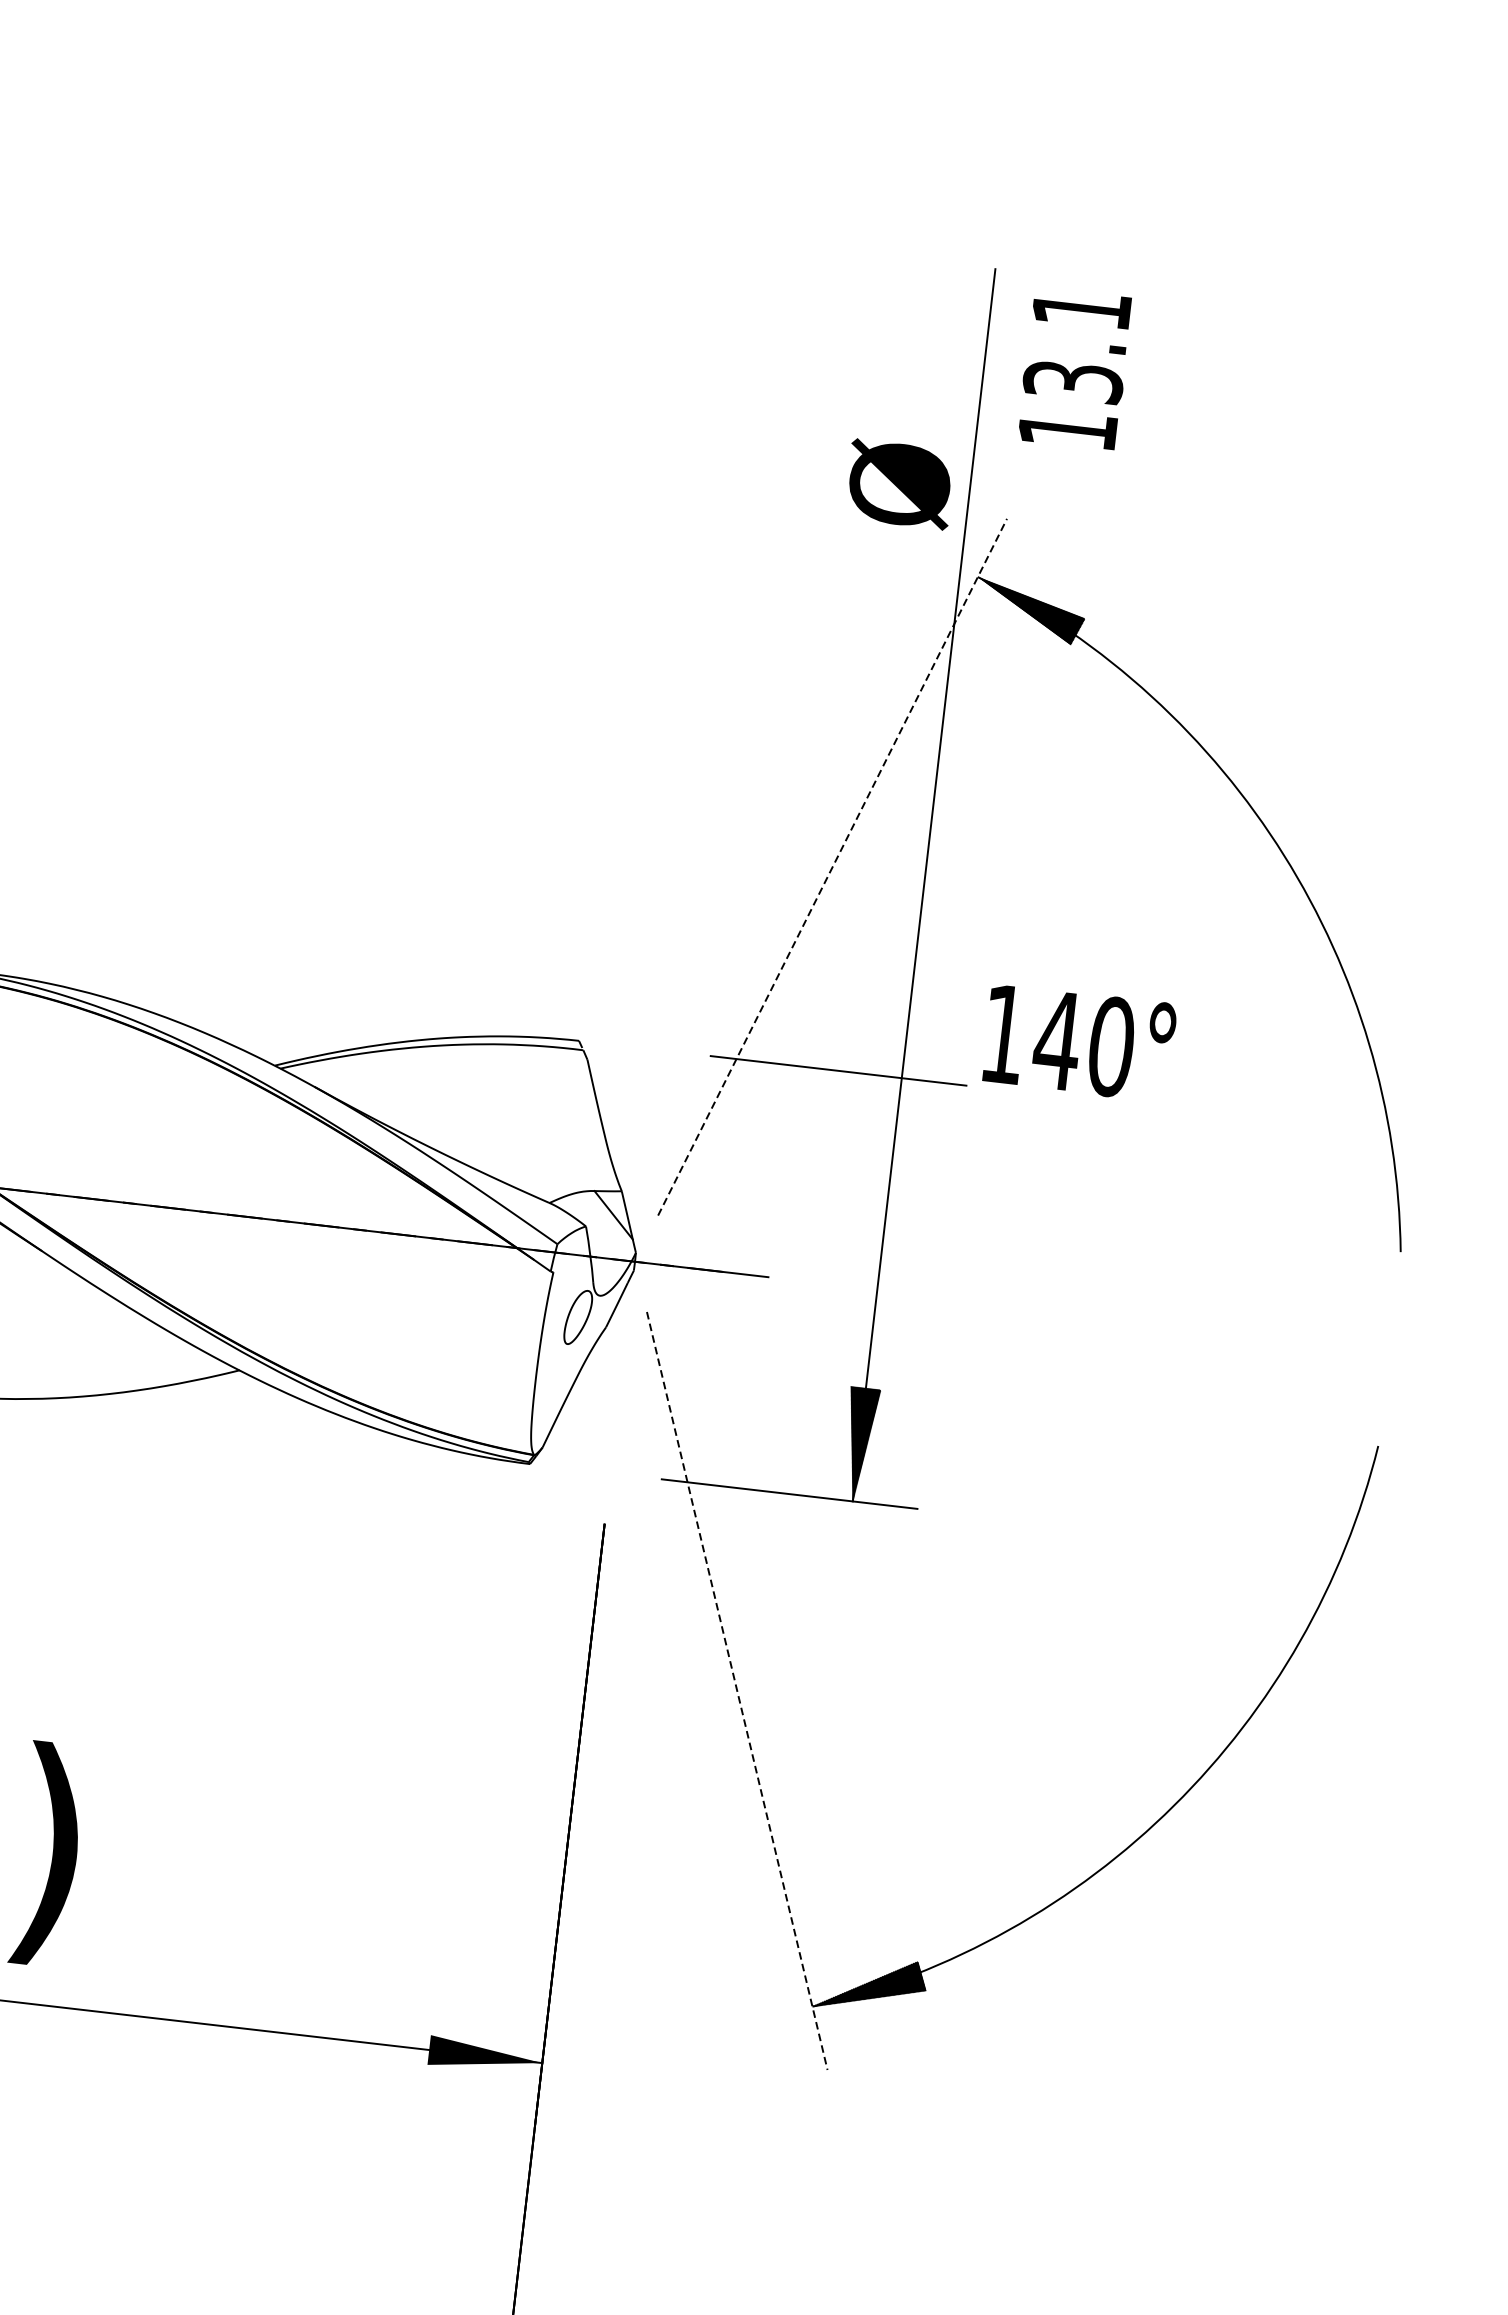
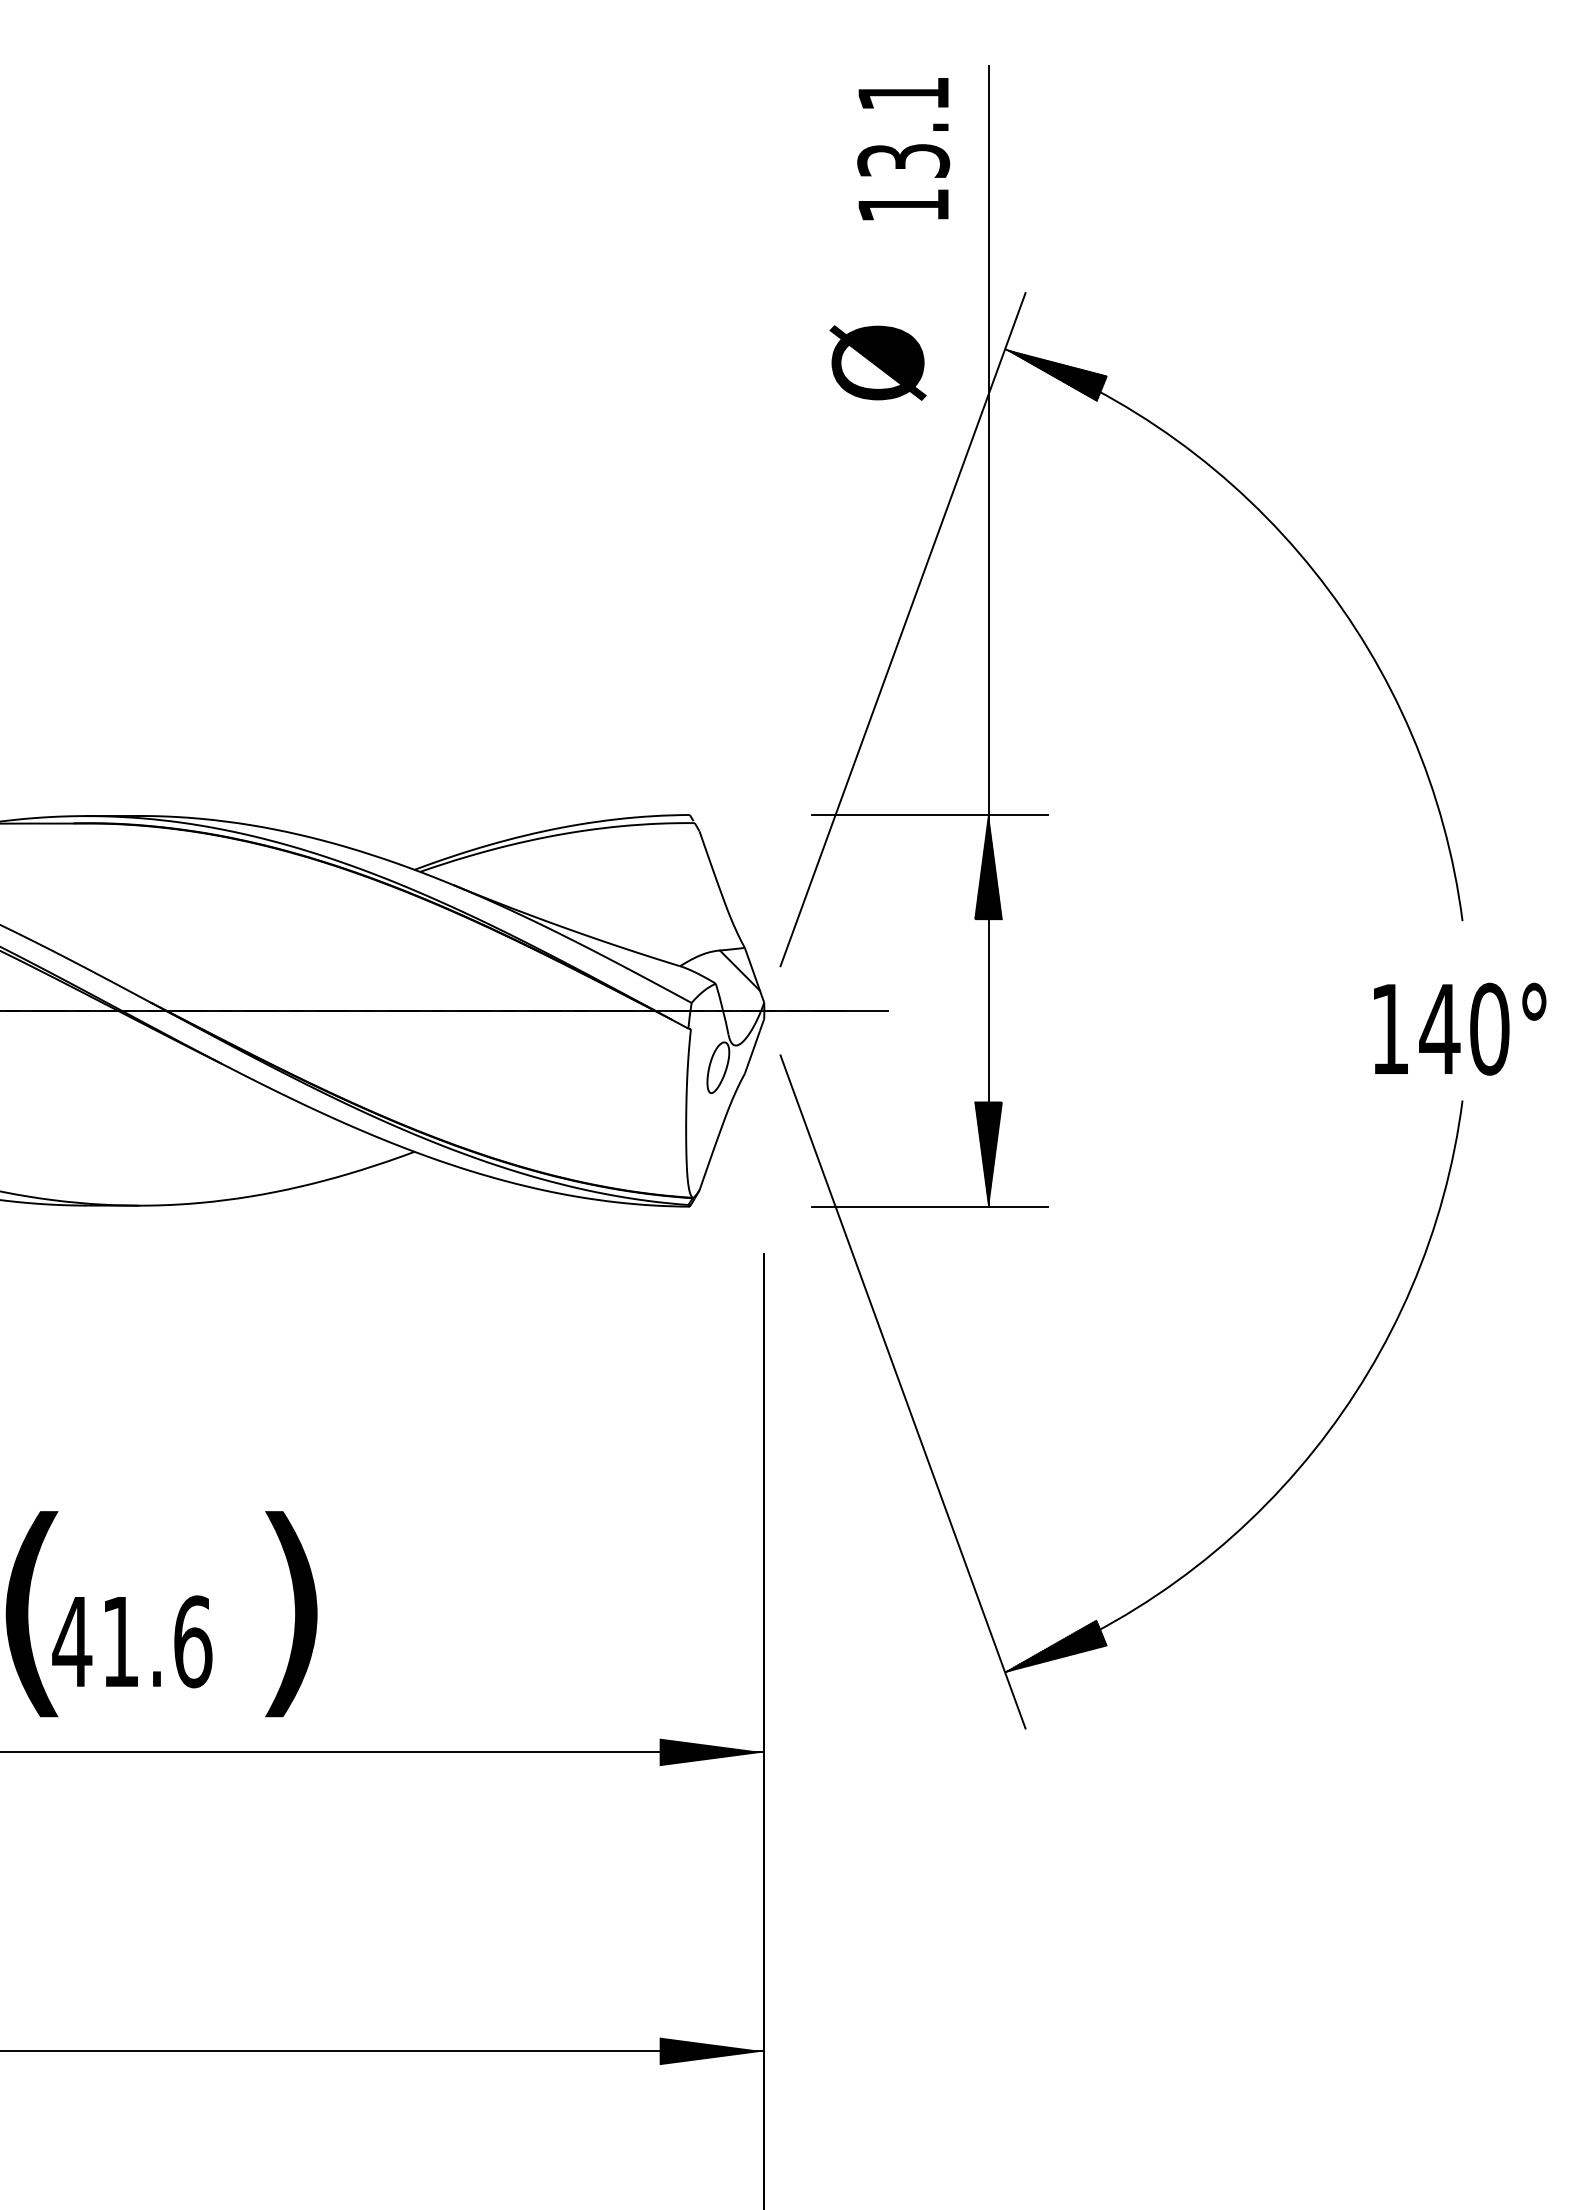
text: (1074, 369) -> (903, 149), moved
text: (899, 483) -> (877, 362), moved
line: (833, 867) -> (903, 629), dashed -> solid
text: (1079, 1042) -> (1460, 1028), moved
hatch: (895, 1134) -> (988, 867), added
line: (737, 1691) -> (903, 1392), dashed -> solid

